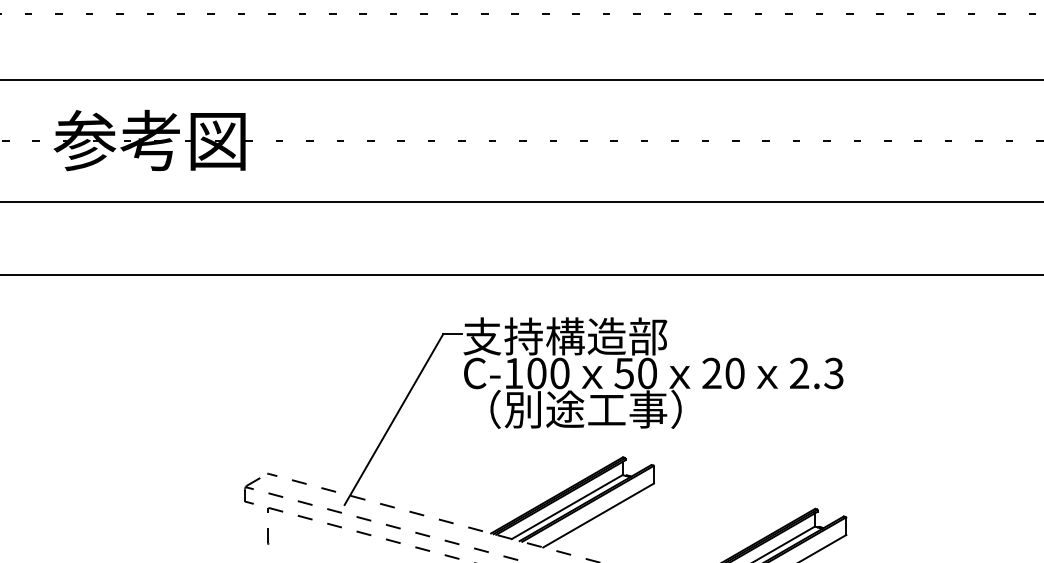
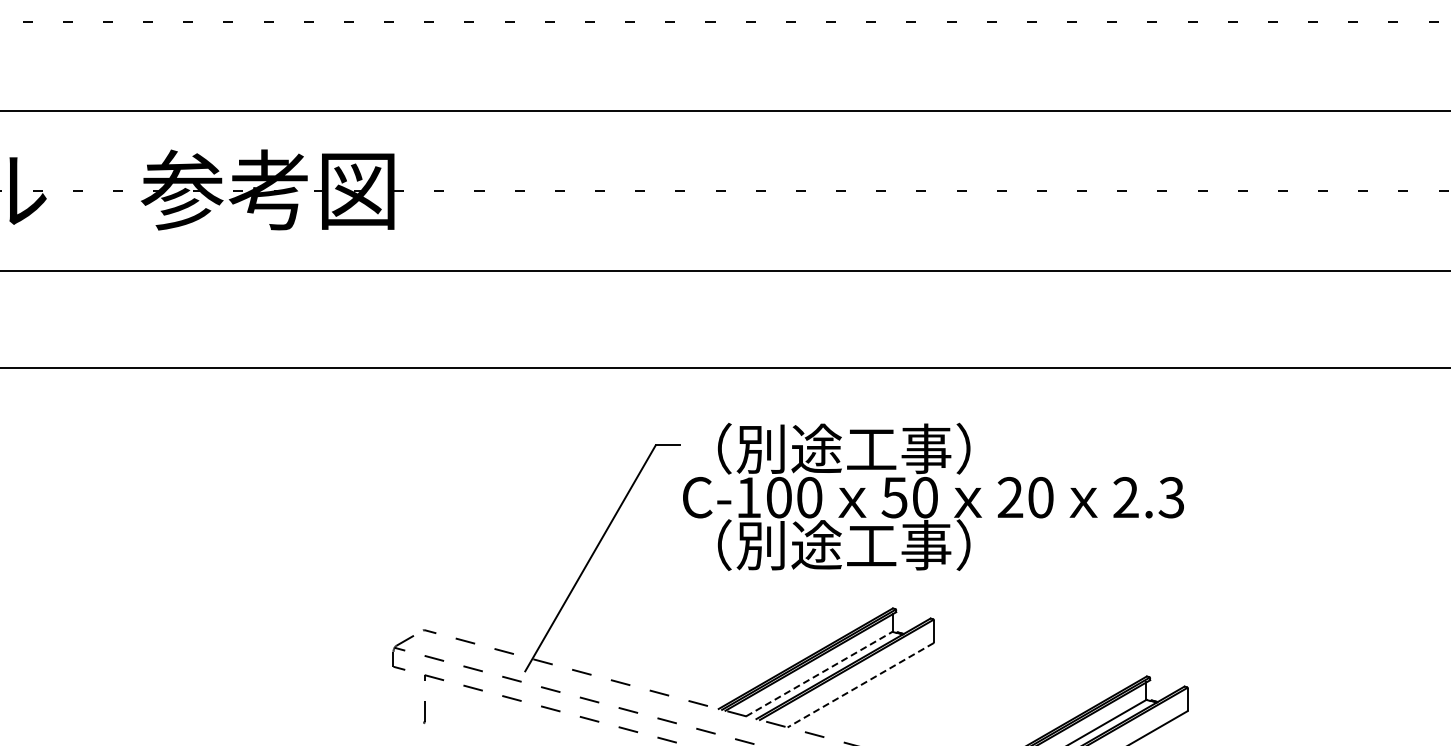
text: (572, 336) -> (826, 448), 支持構造部 -> （別途工事）
line: (567, 507) -> (819, 674), solid -> dashed
line: (598, 515) -> (860, 685), solid -> dashed

